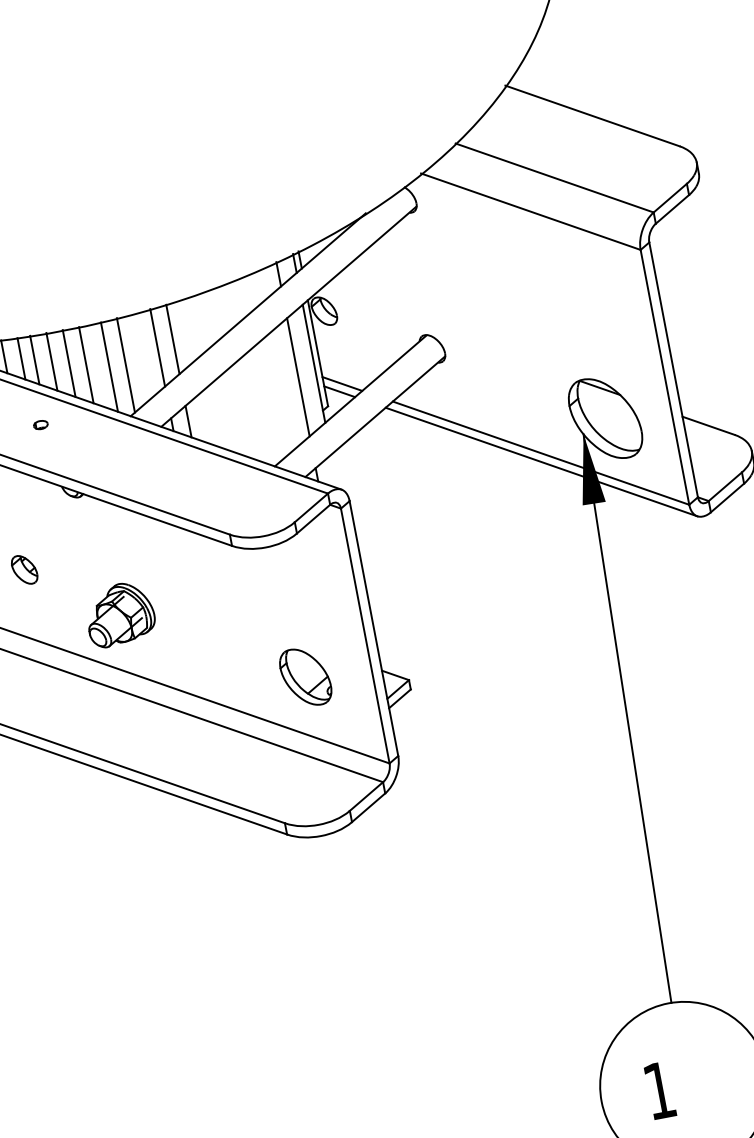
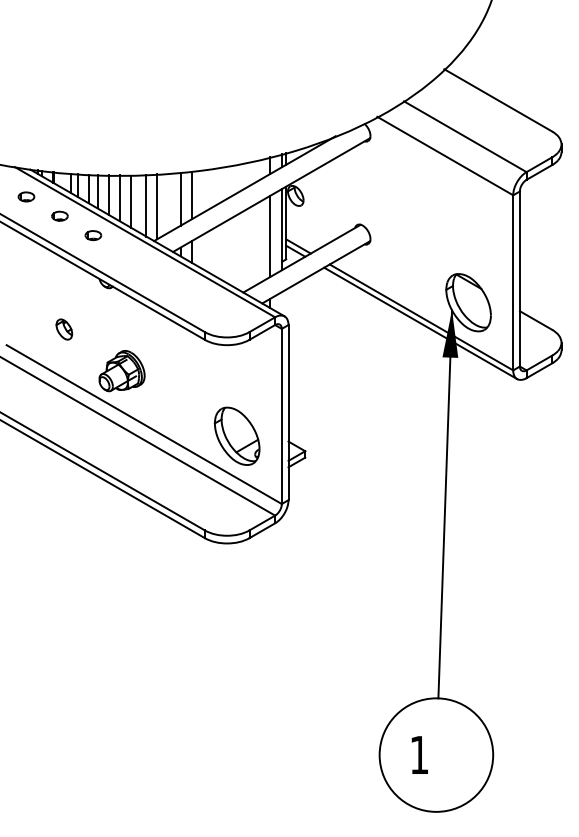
part: (40, 424) -> (93, 235), size x1.67
part: (304, 676) -> (236, 435), size x1.43

